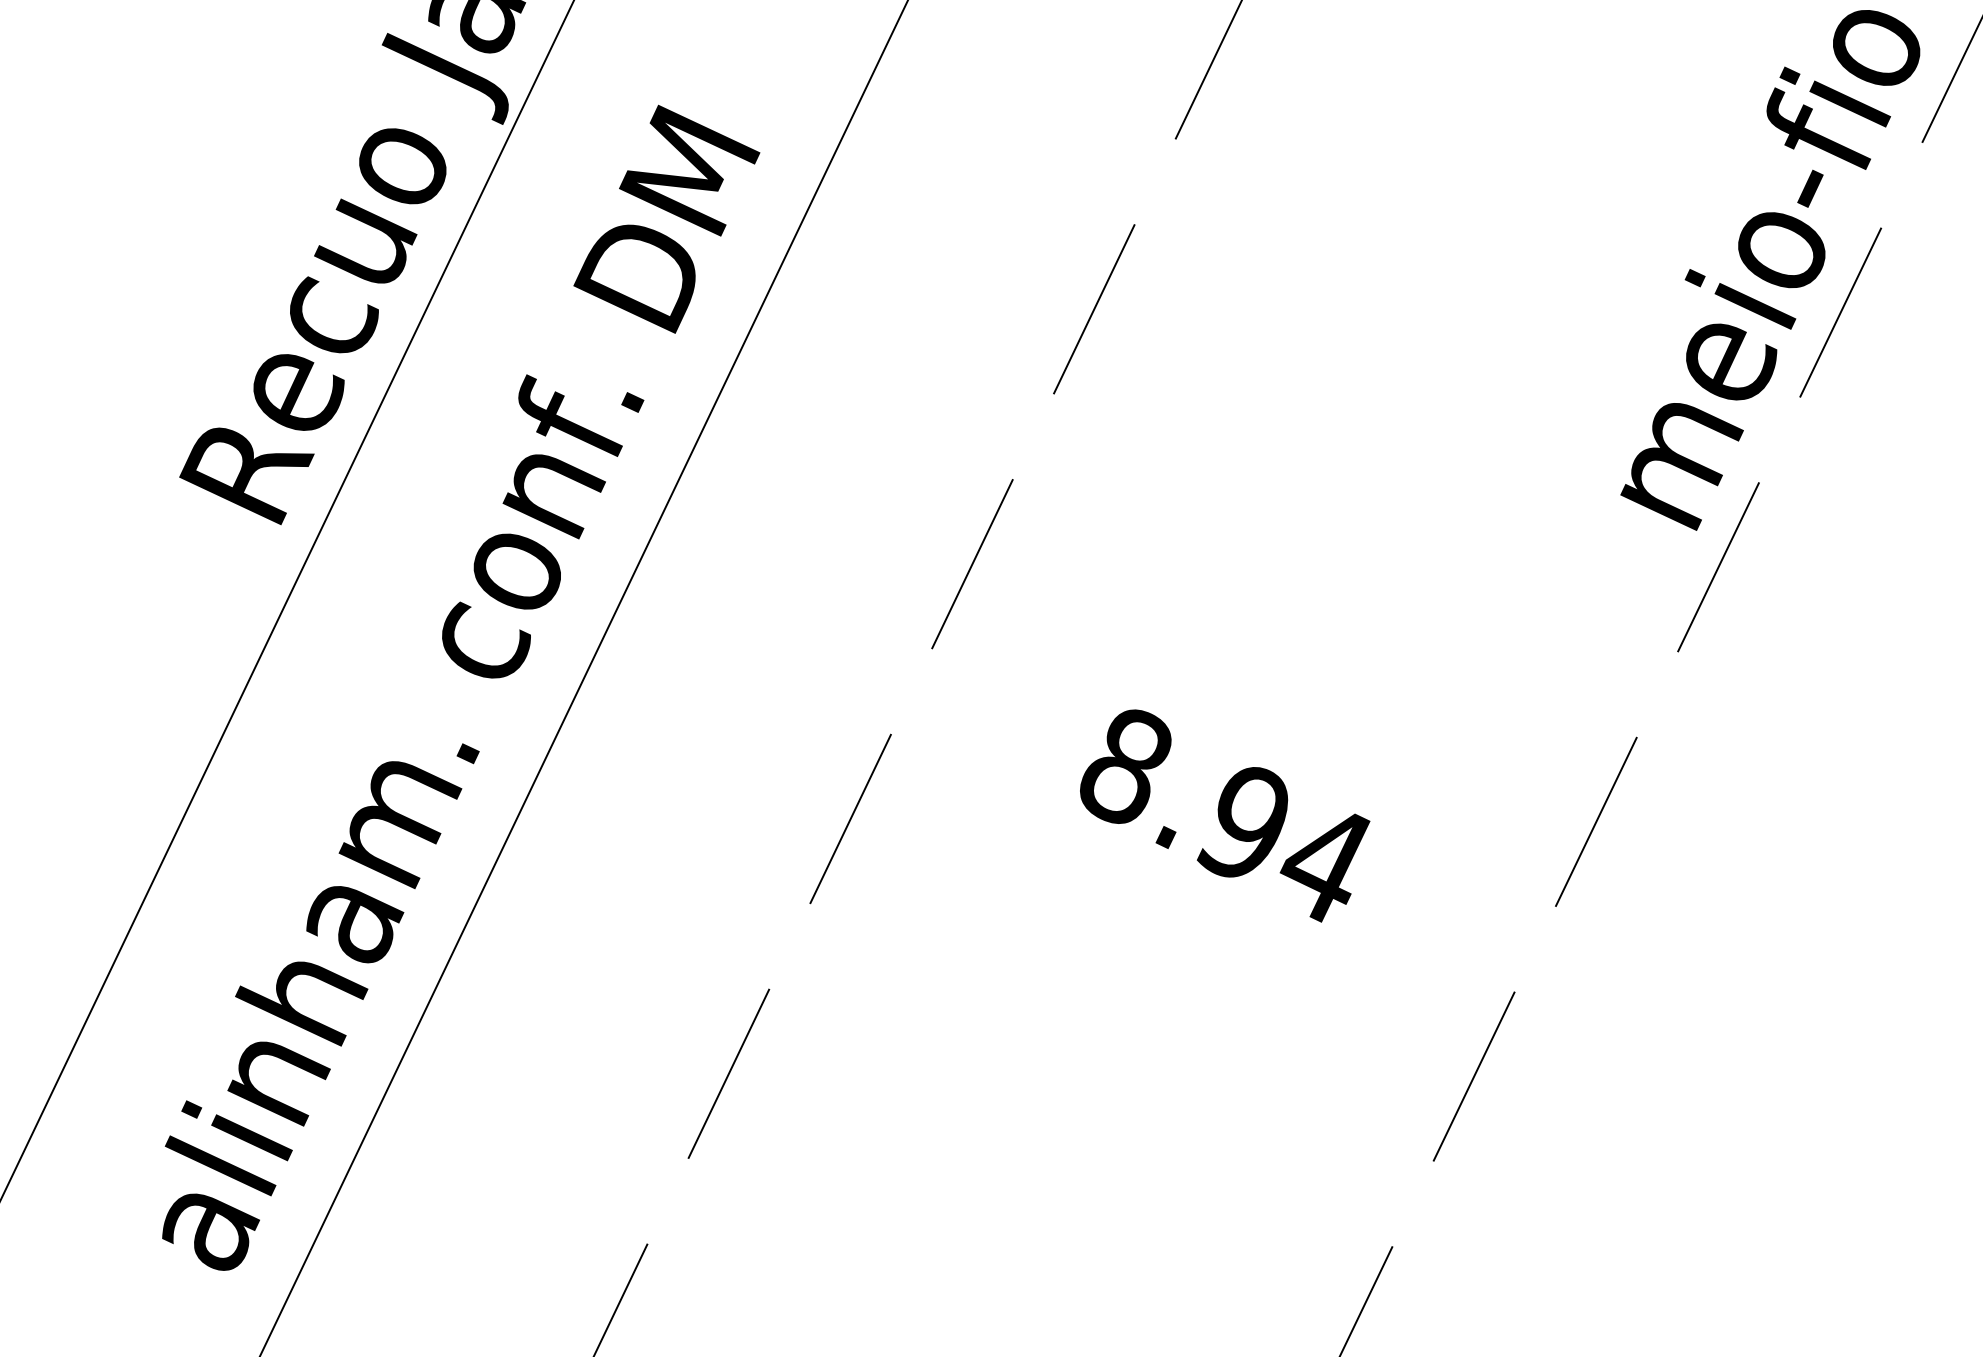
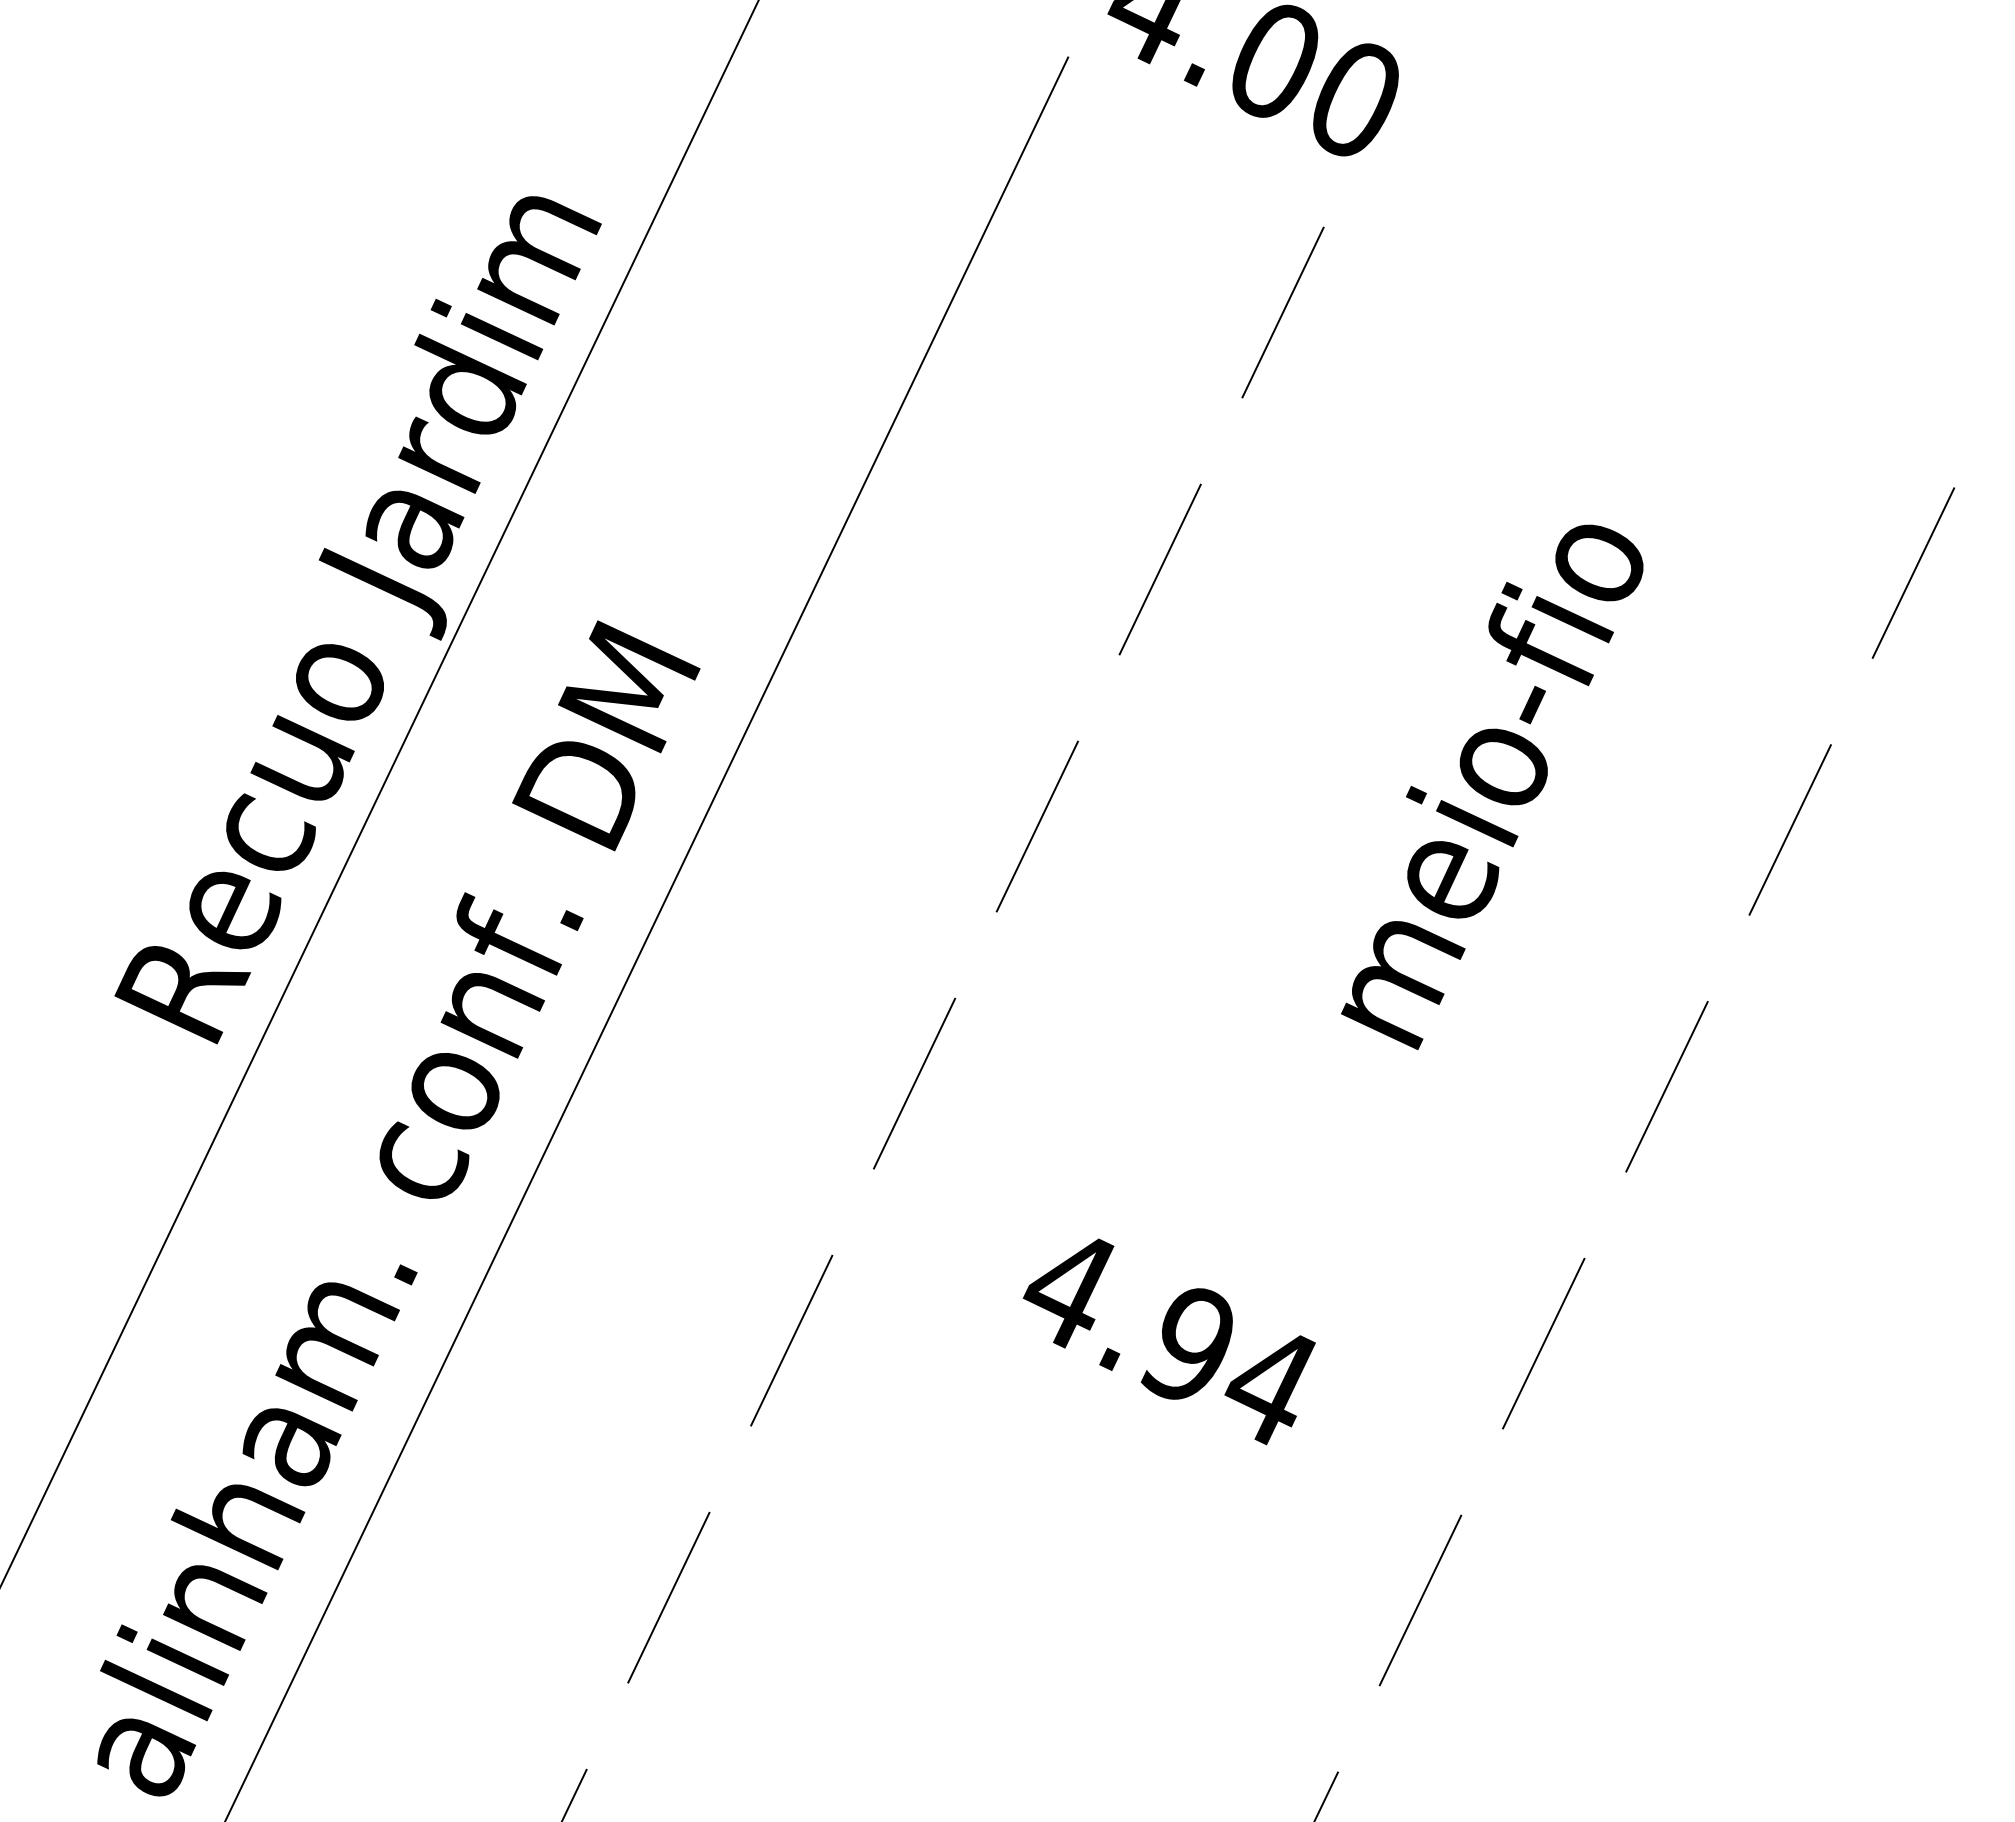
text: (1770, 269) -> (1492, 786), moved
text: (1125, 768) -> (1068, 1289), 8.94 -> 4.94

